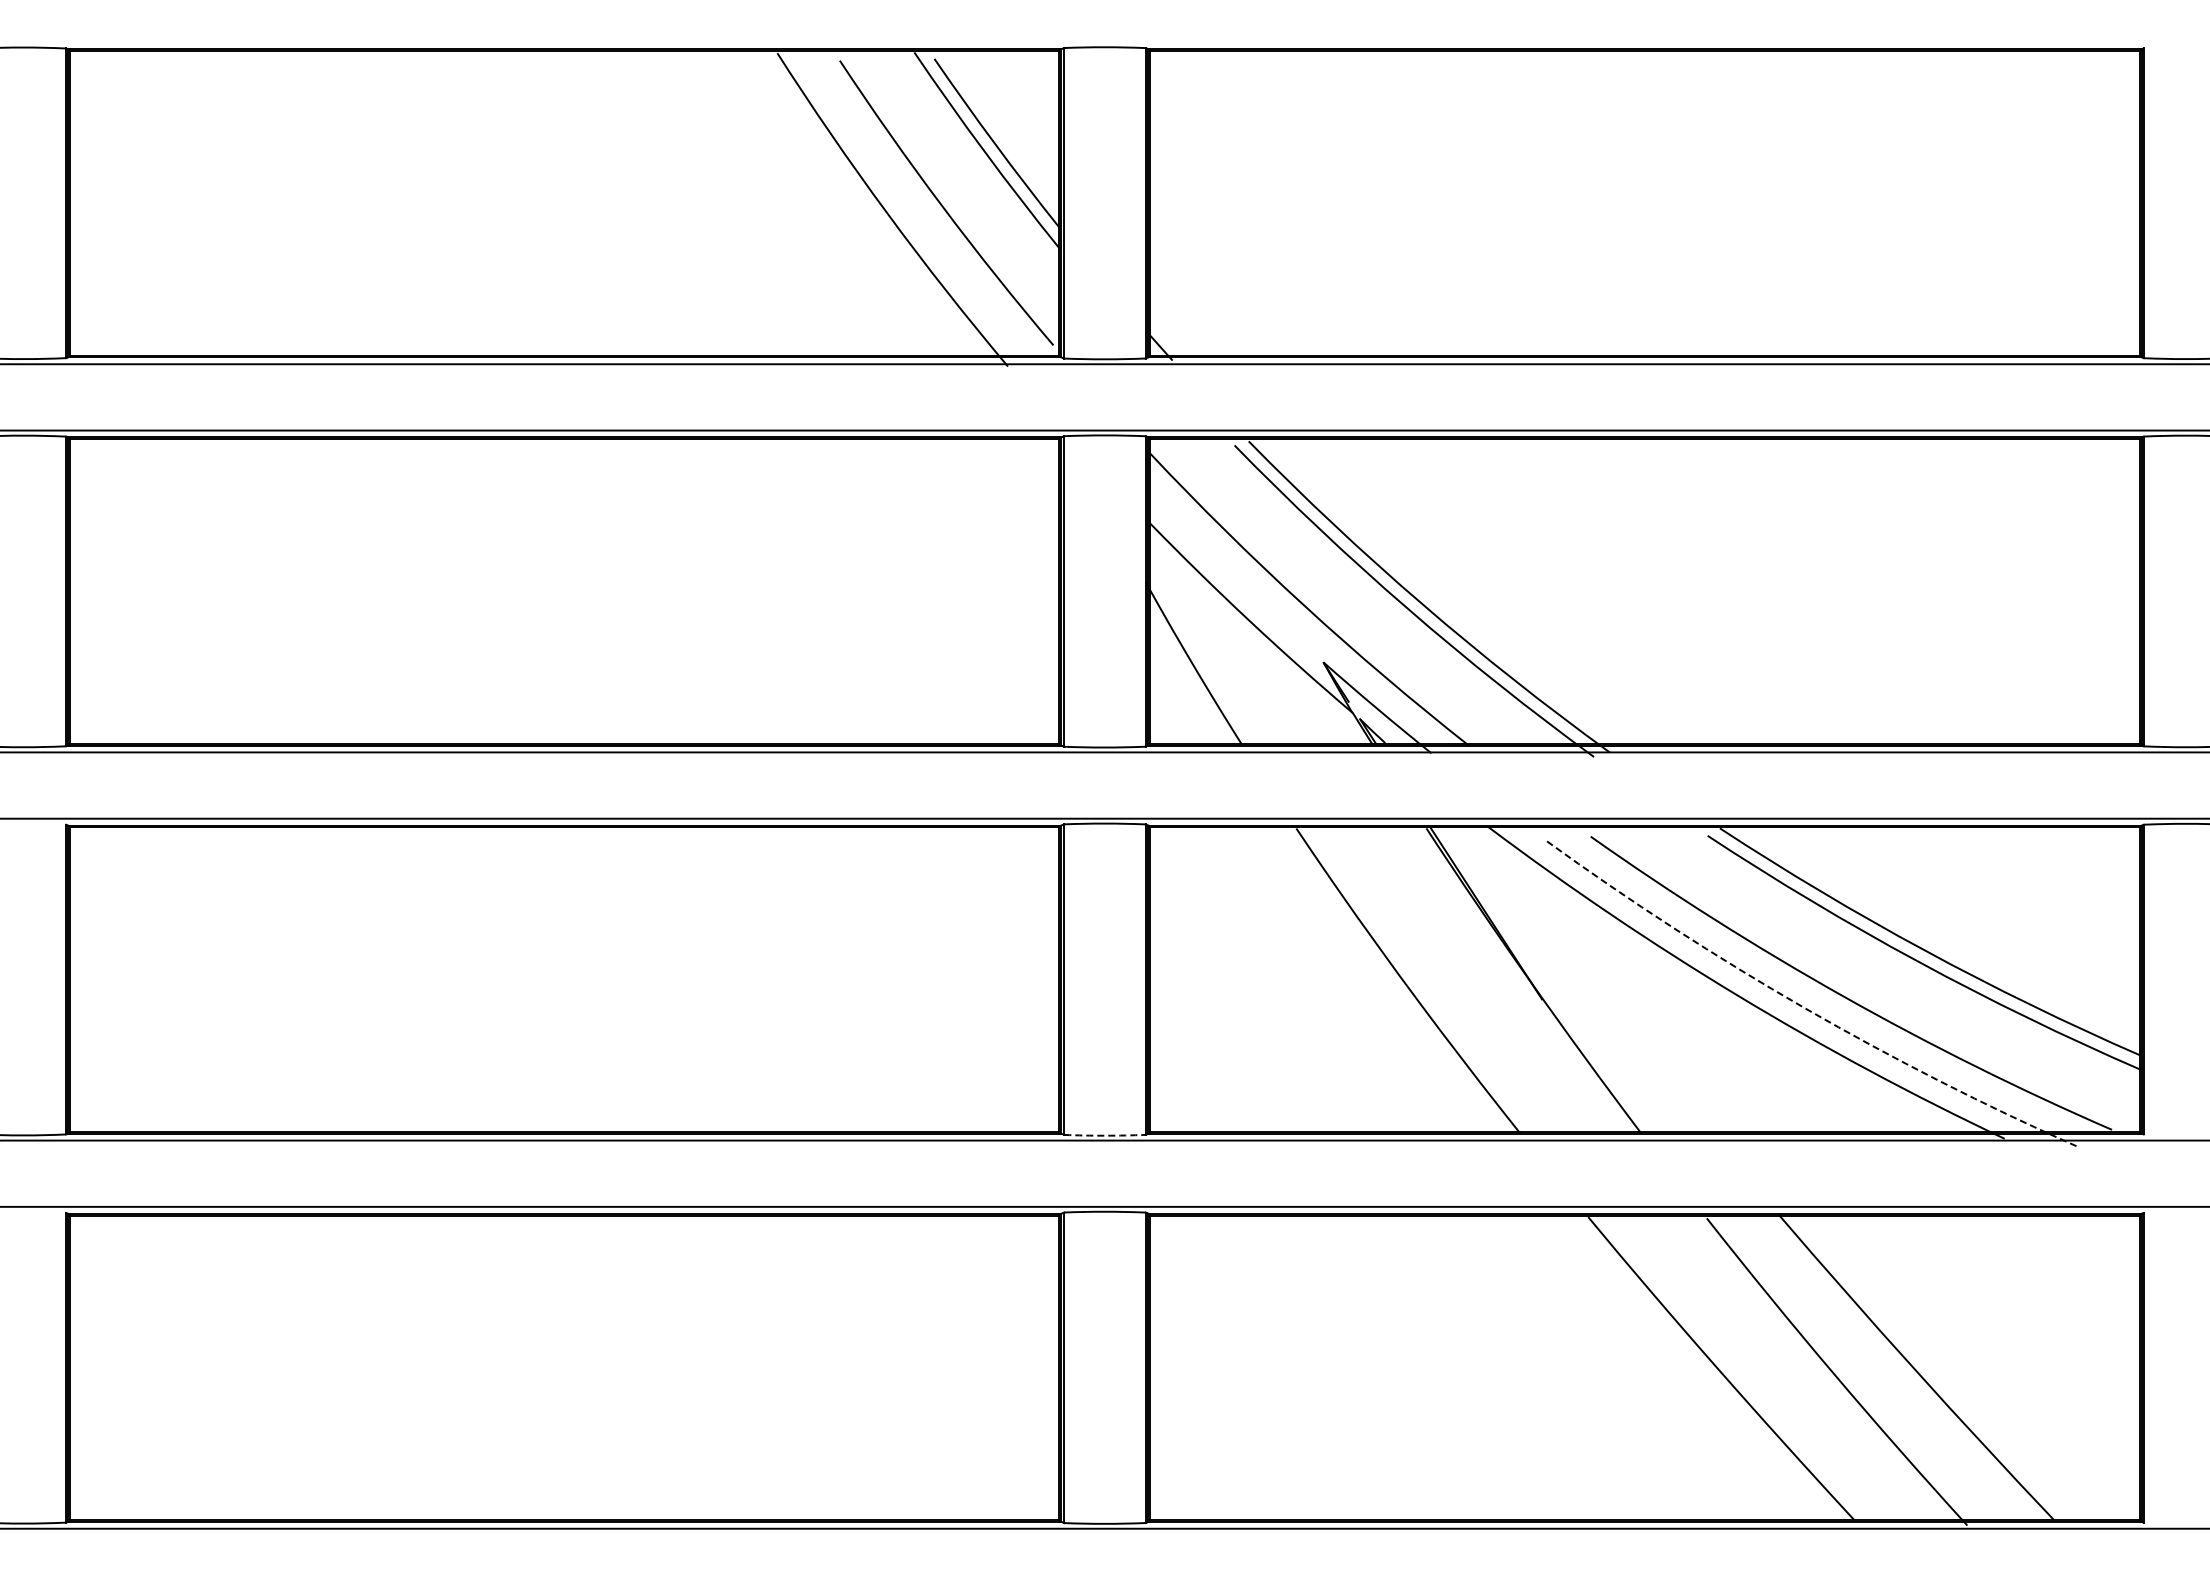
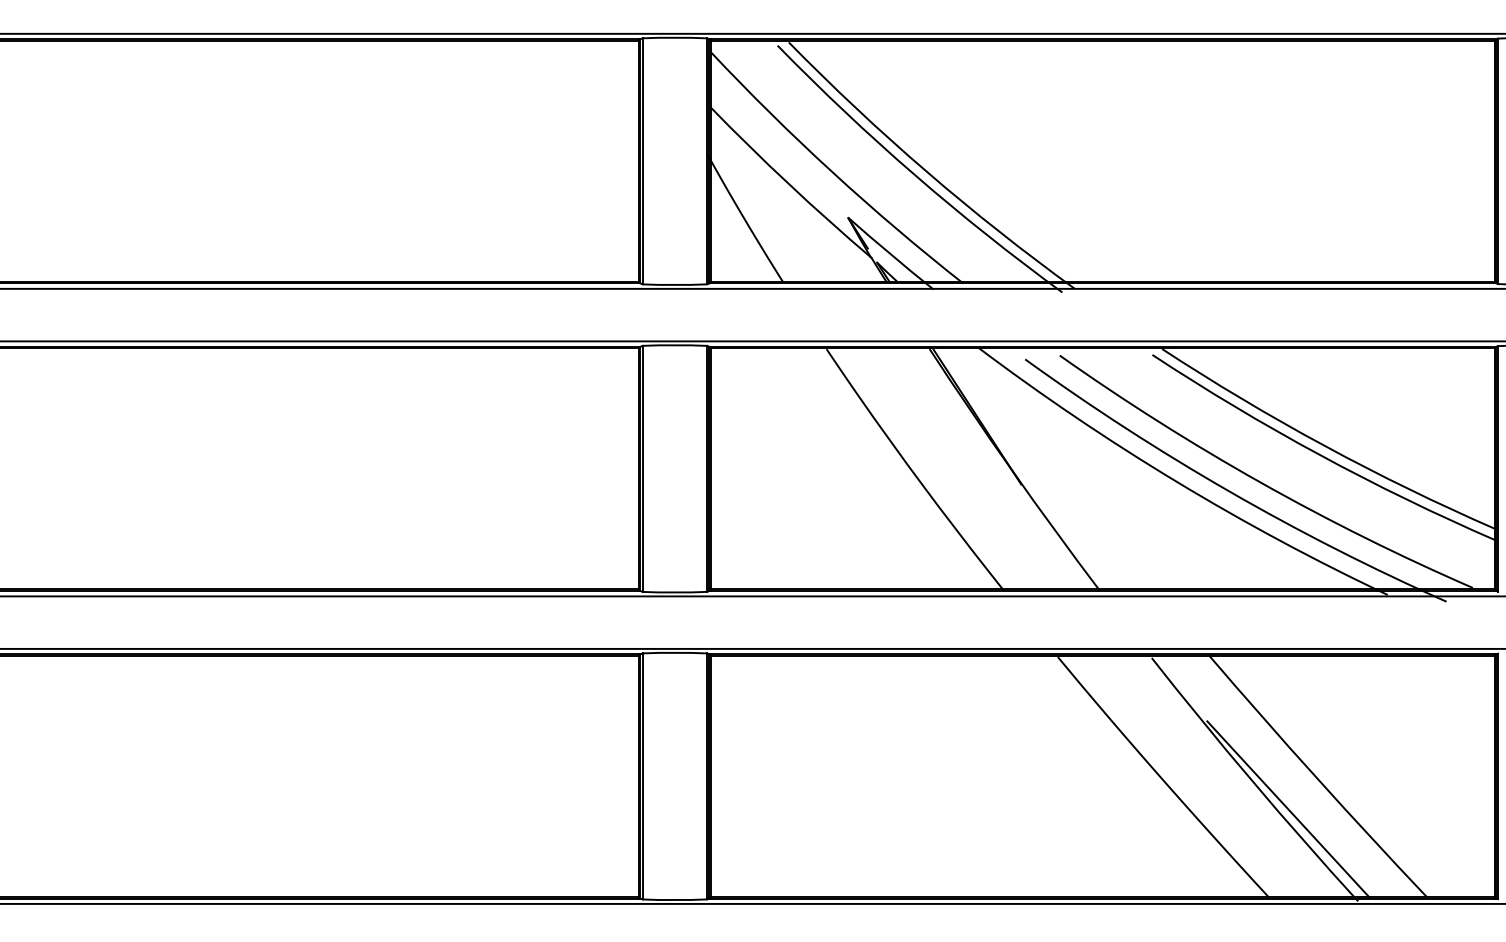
arc: (1804, 1008) -> (1229, 491), dashed -> solid
arc: (1105, 1135) -> (675, 592), dashed -> solid
line: (1878, 1409) -> (1287, 809), added

